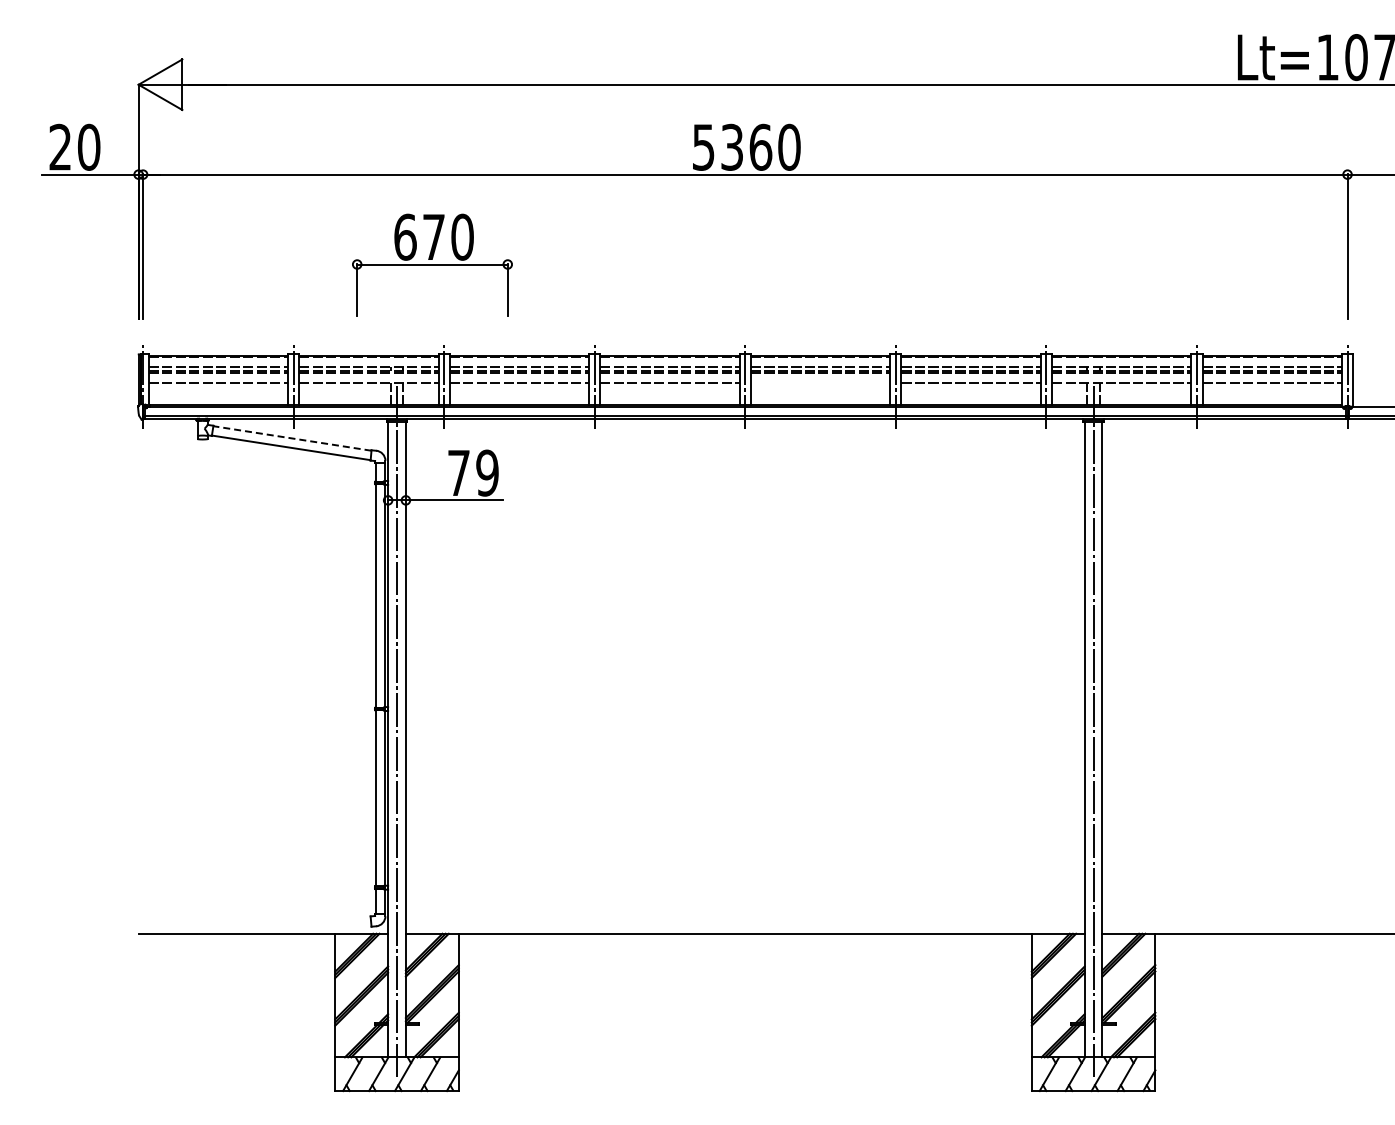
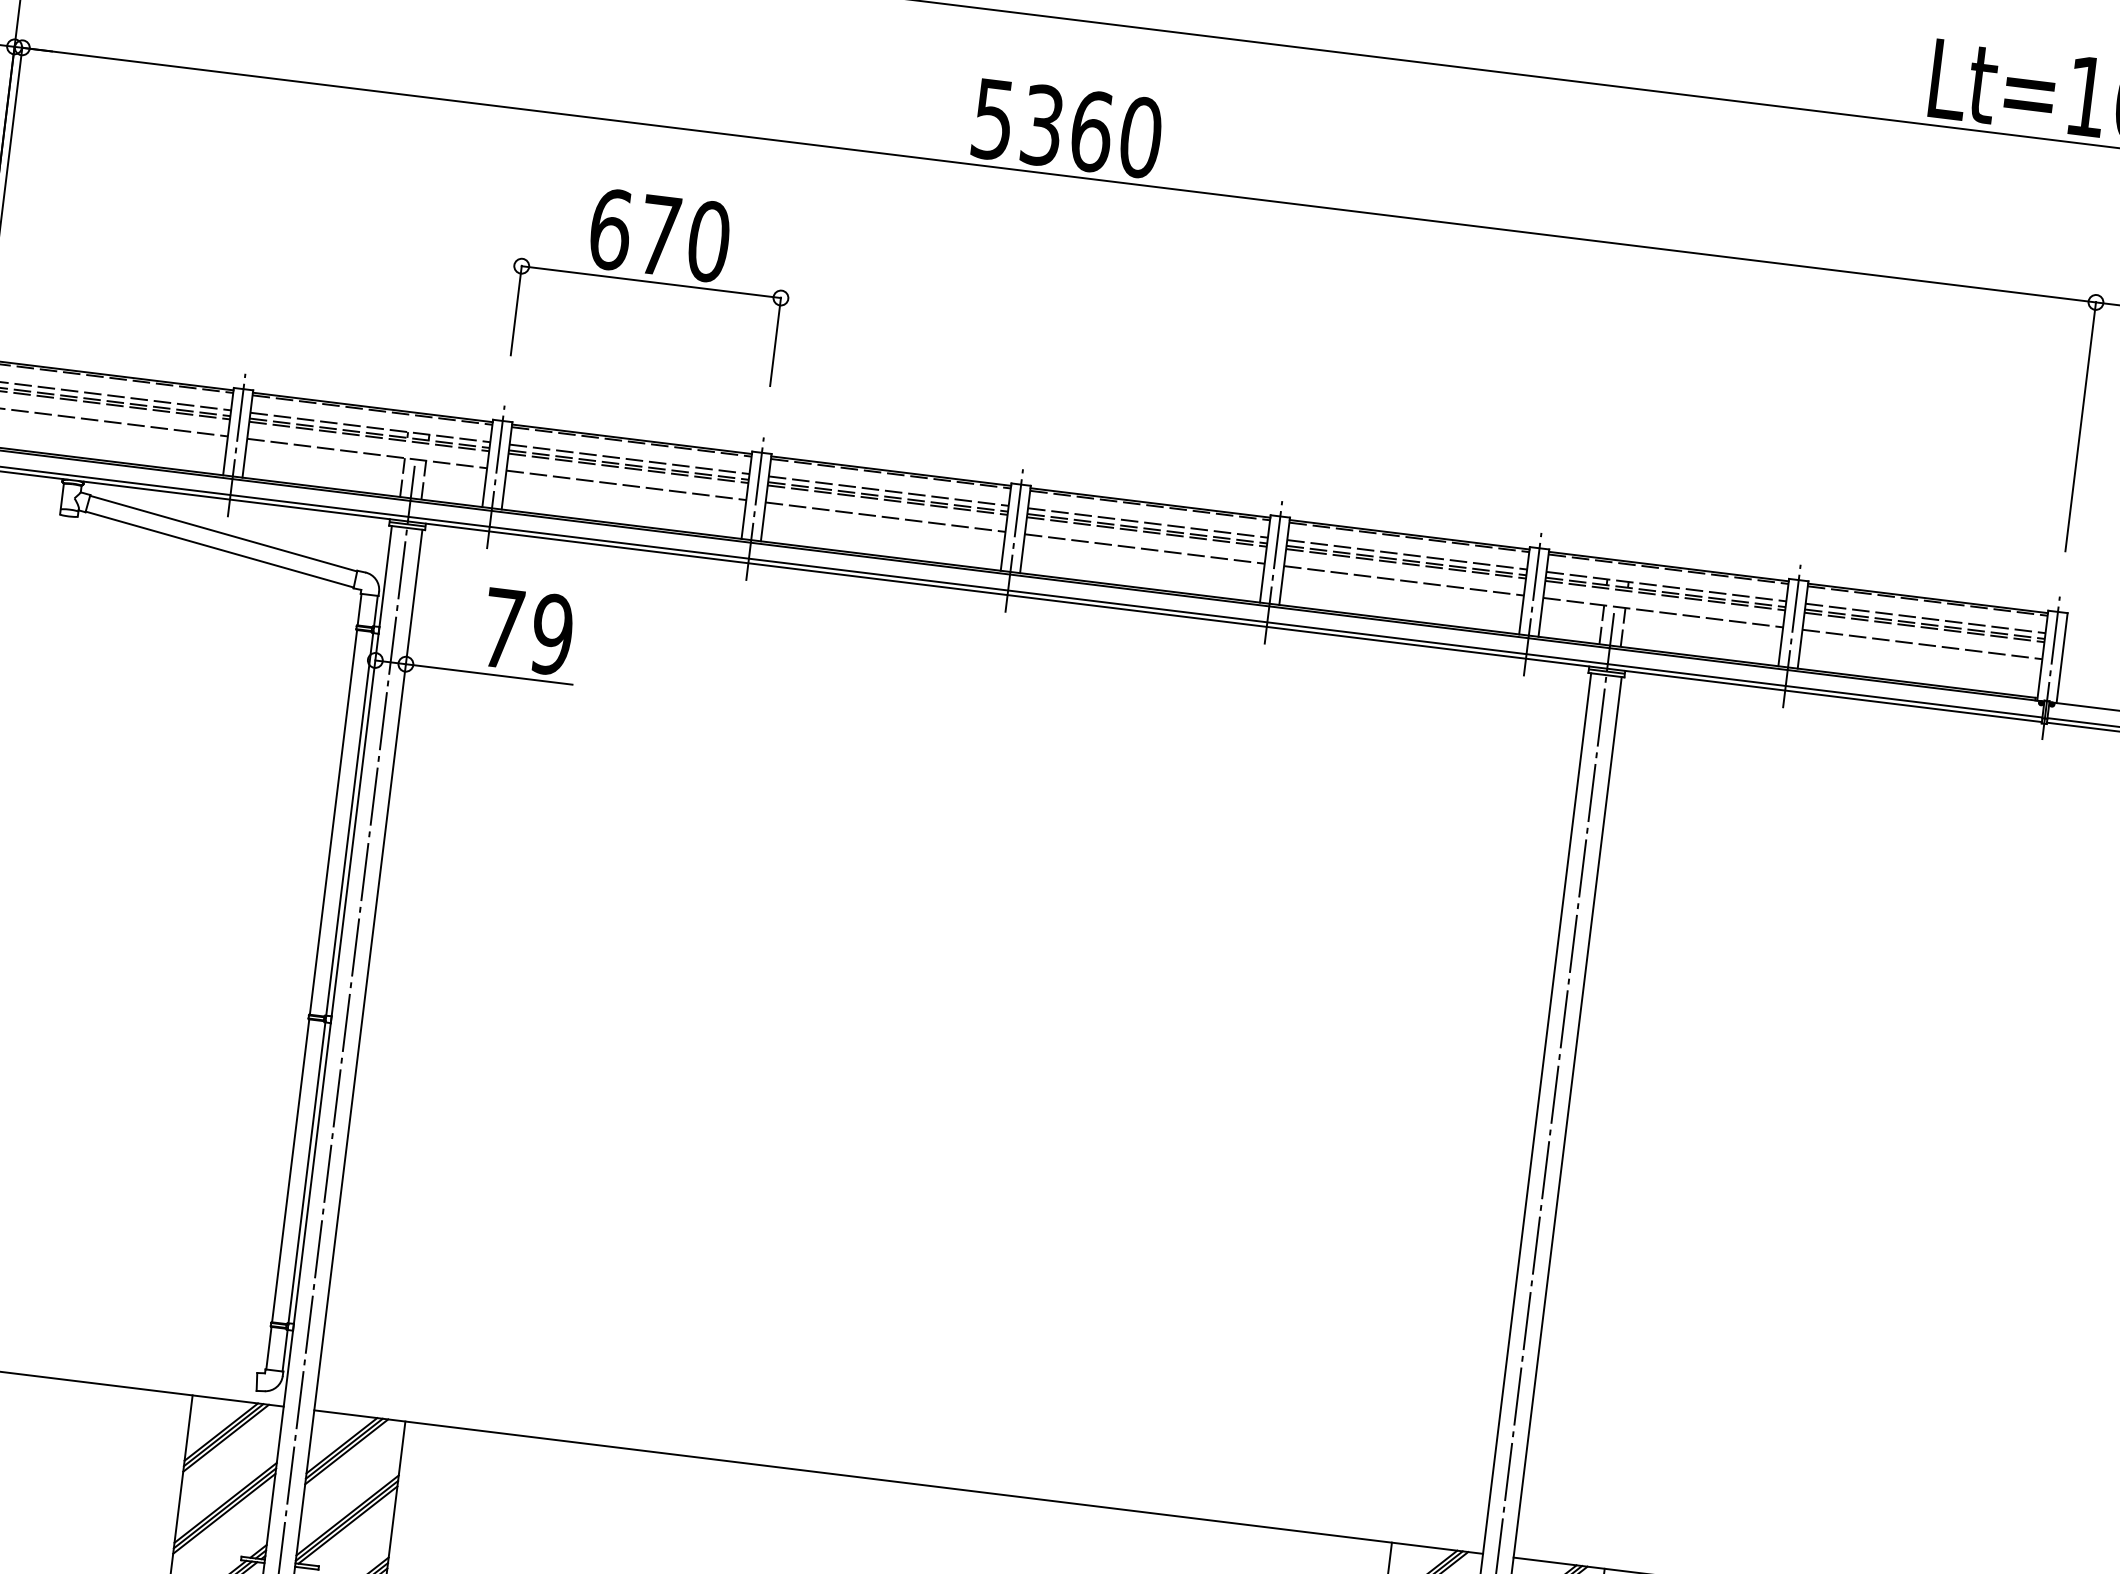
part: (432, 264) -> (651, 282), moved
line: (820, 382) -> (1144, 548), added
line: (292, 438) -> (223, 533), dashed -> solid

